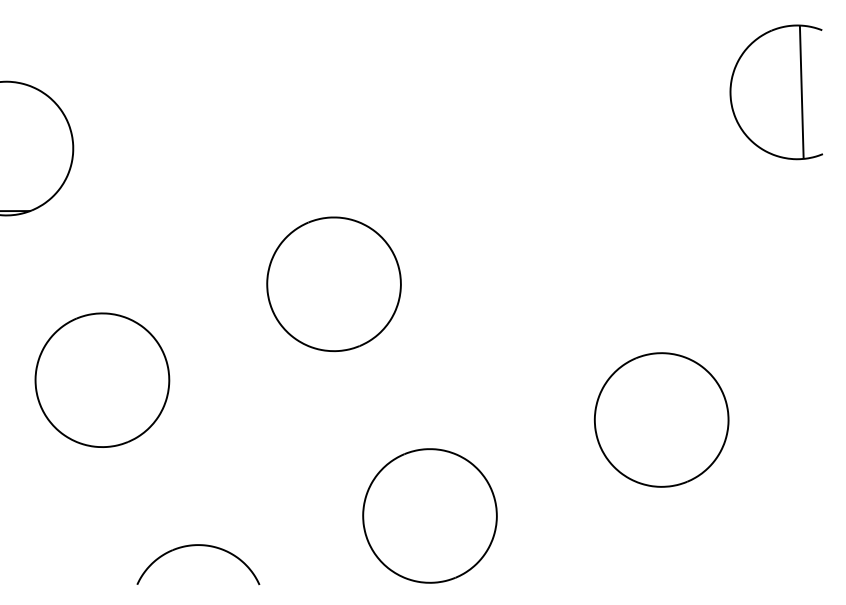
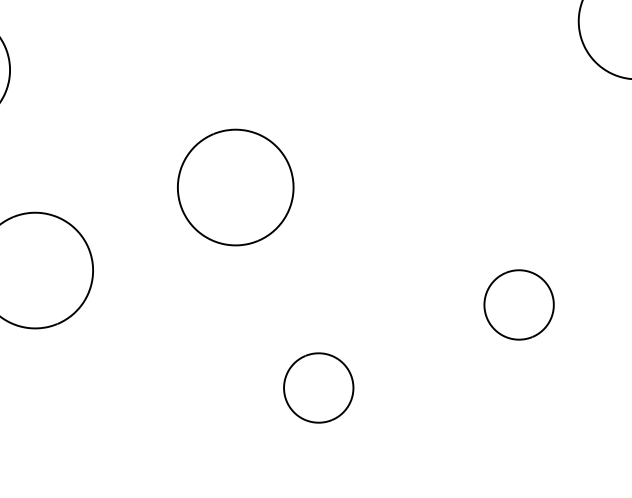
part: (661, 419) -> (519, 304), size x0.6
part: (429, 515) -> (318, 387), size x0.6
part: (194, 546) -> (114, 414), removed

